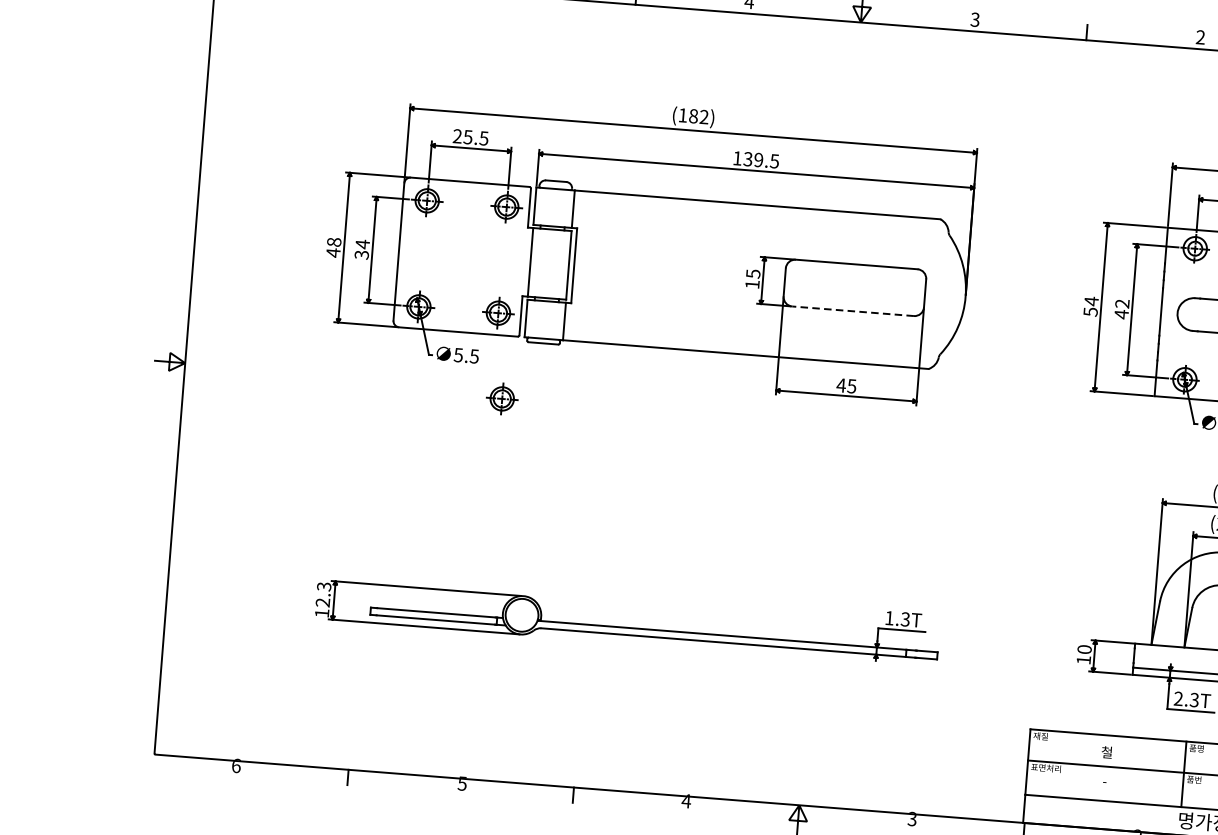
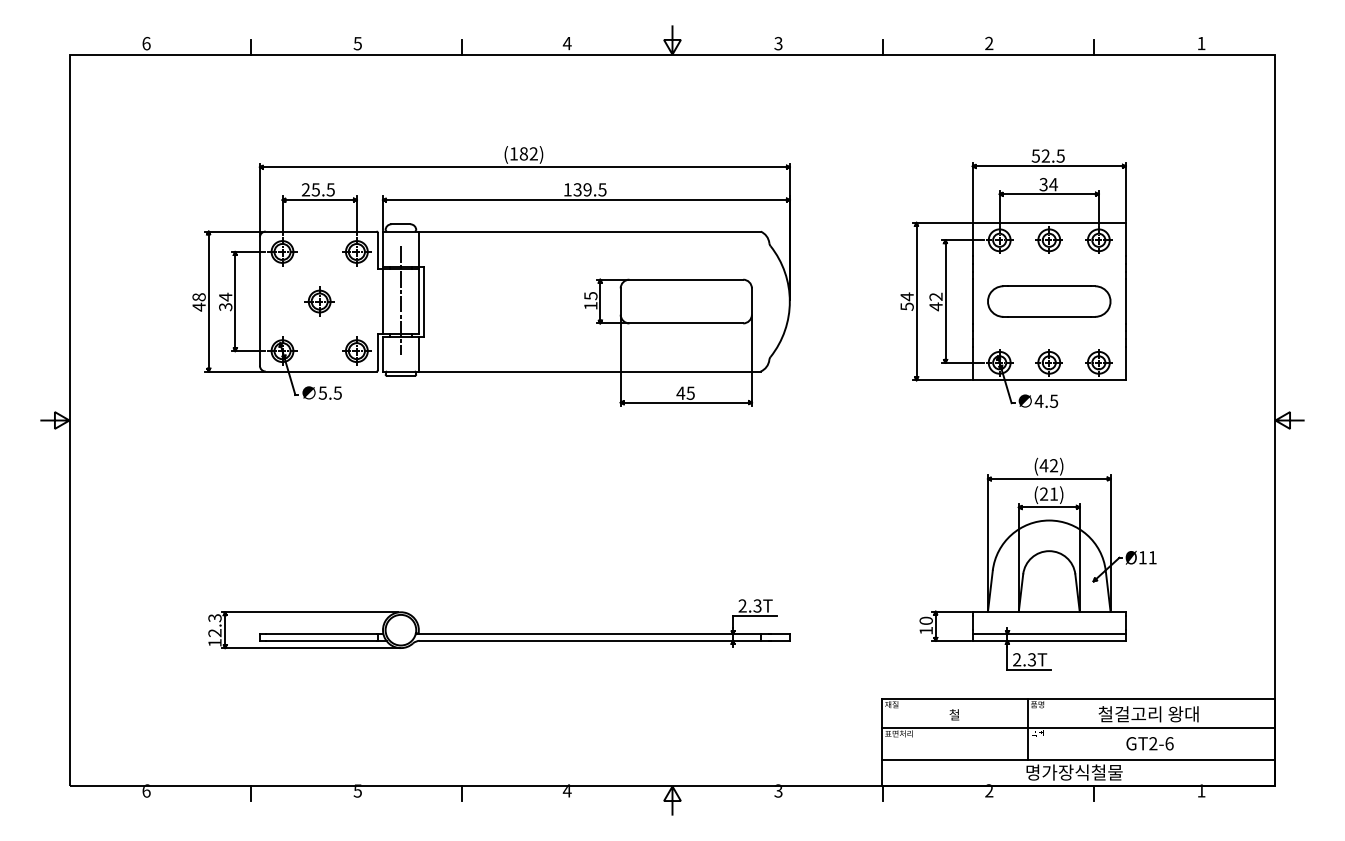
line: (549, 262) -> (400, 300), added
line: (853, 311) -> (686, 323), dashed -> solid
part: (502, 398) -> (319, 301), moved
text: (889, 617) -> (742, 605), 1.3T -> 2.3T

